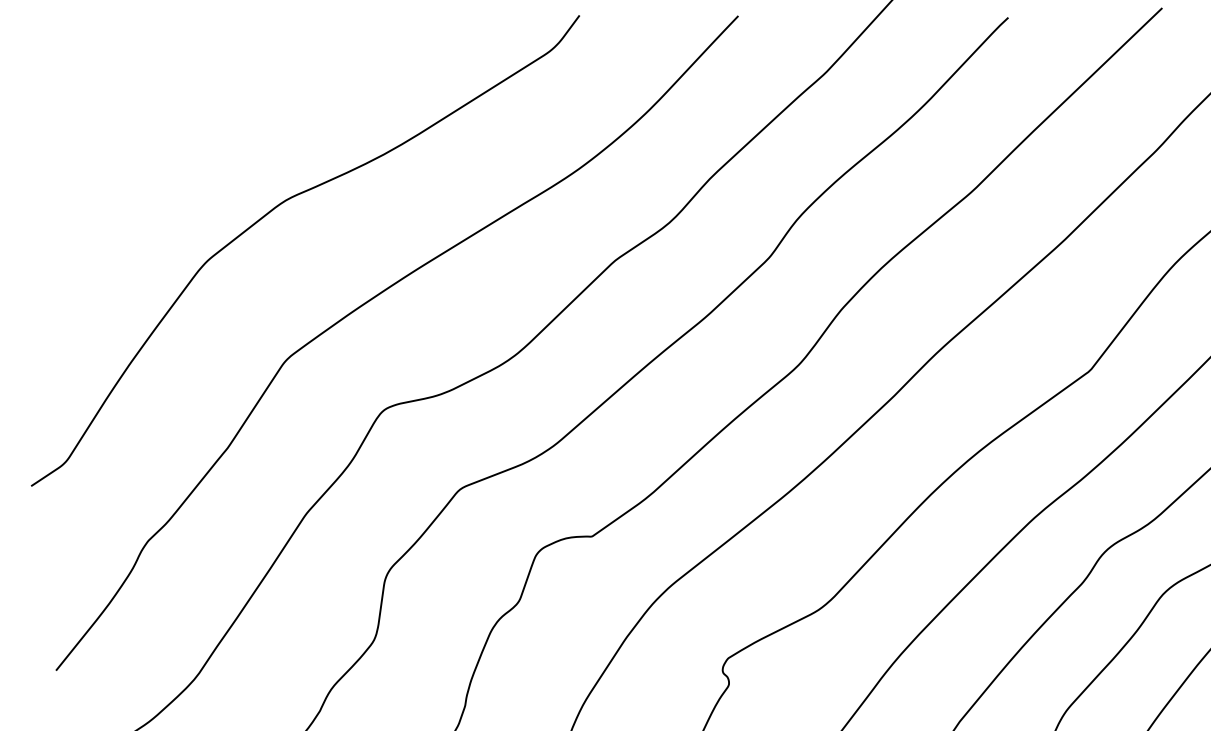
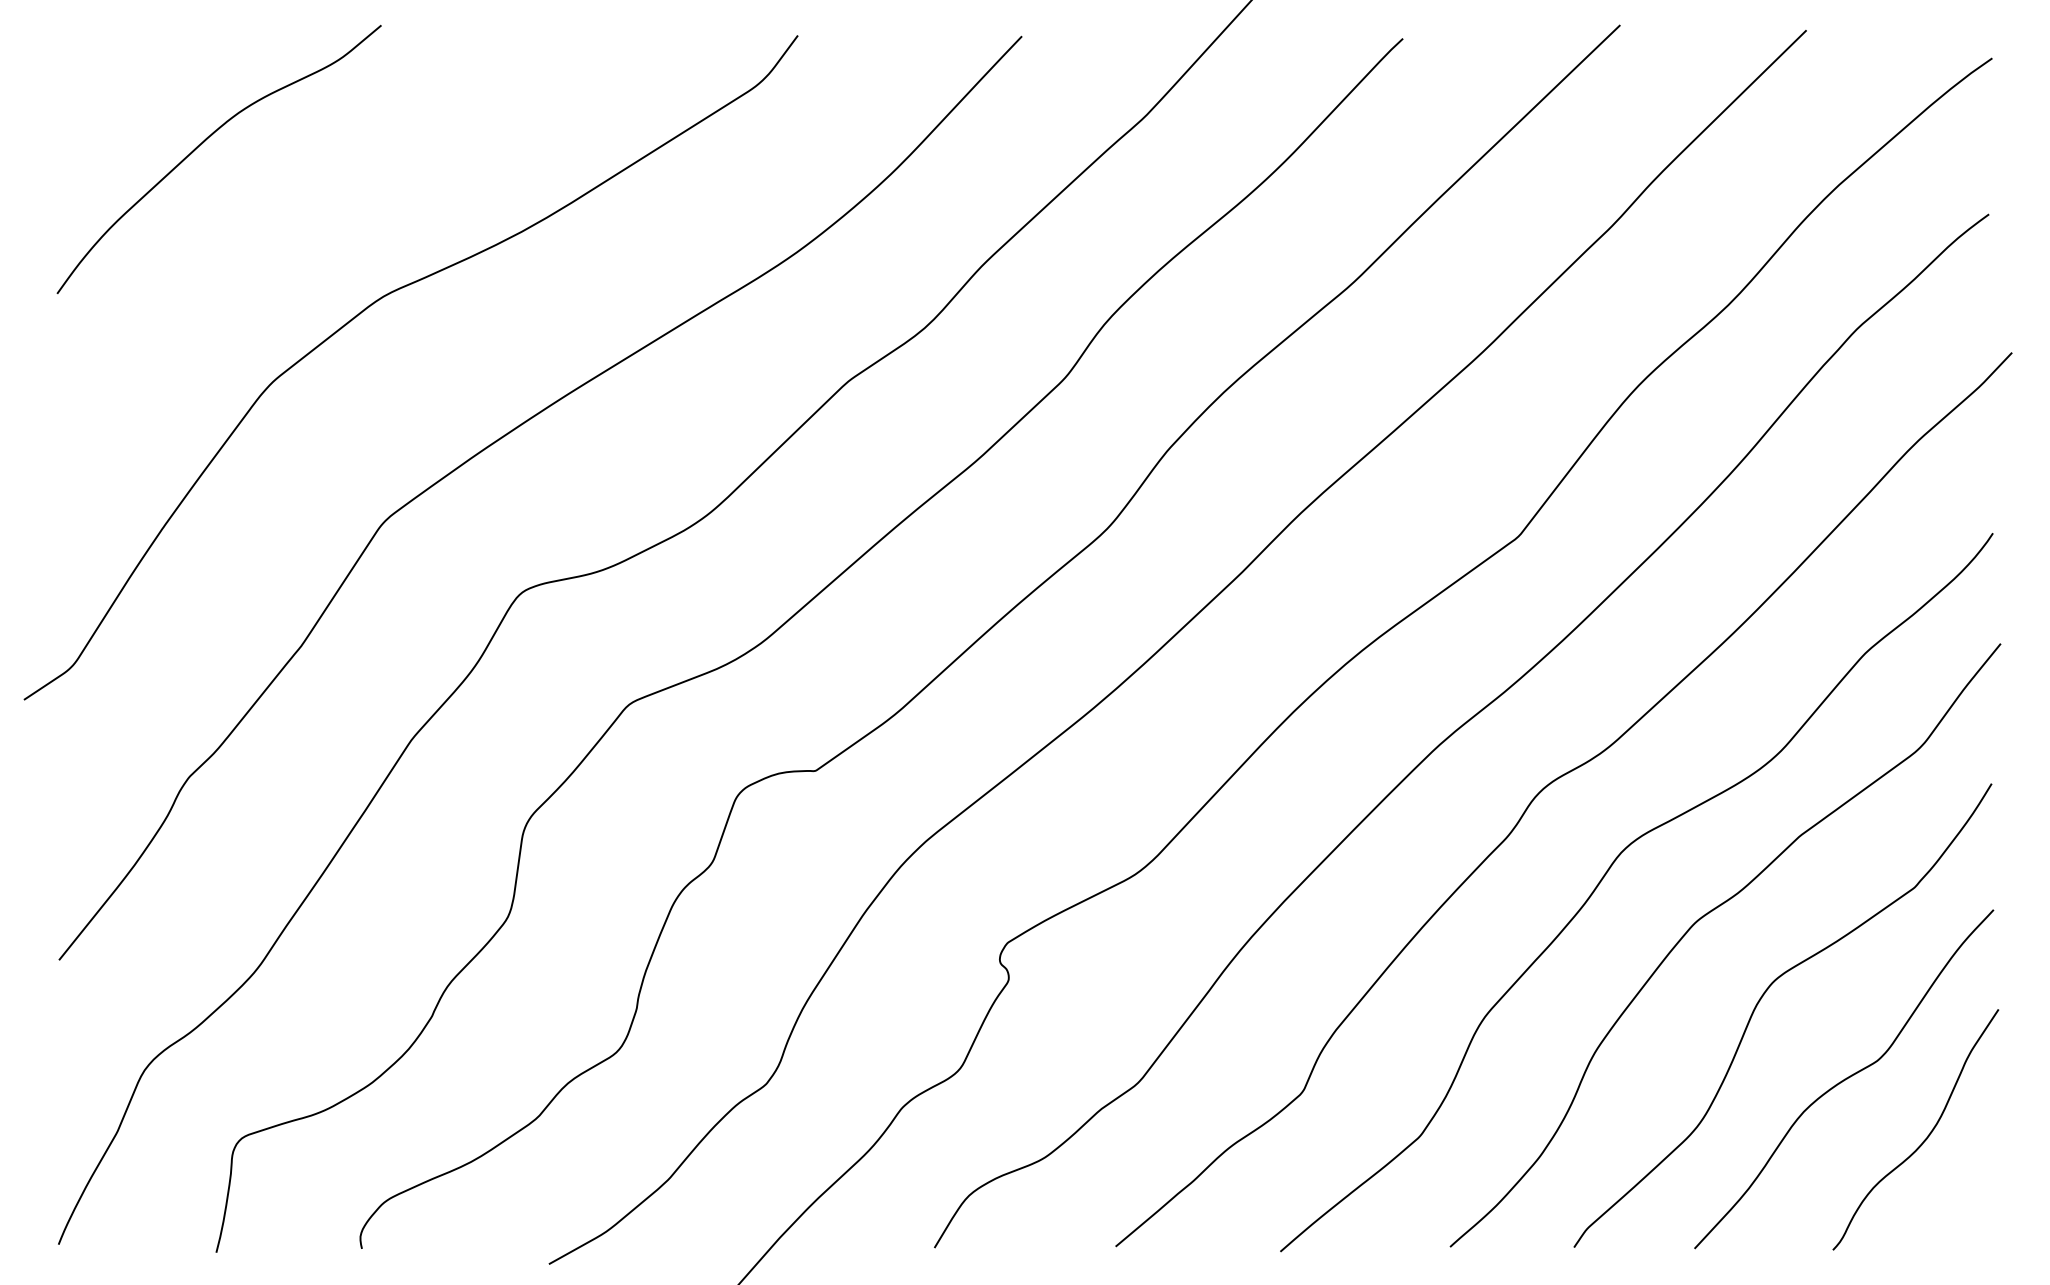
curve: (158, 91) -> (203, 143), added

